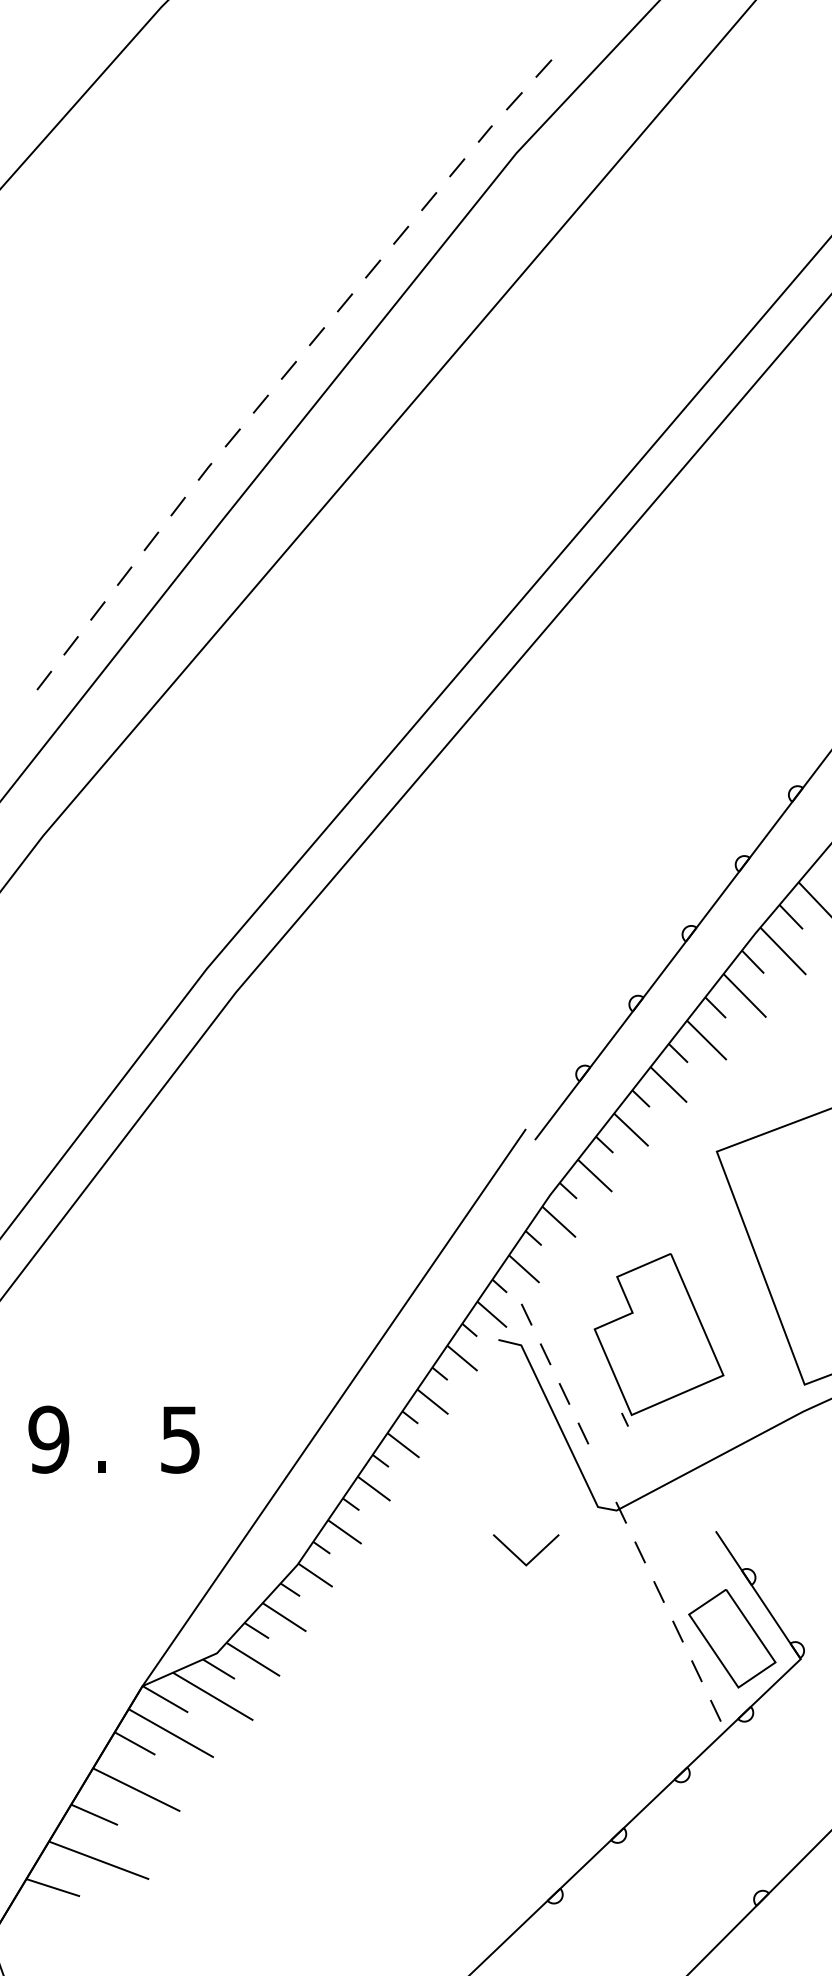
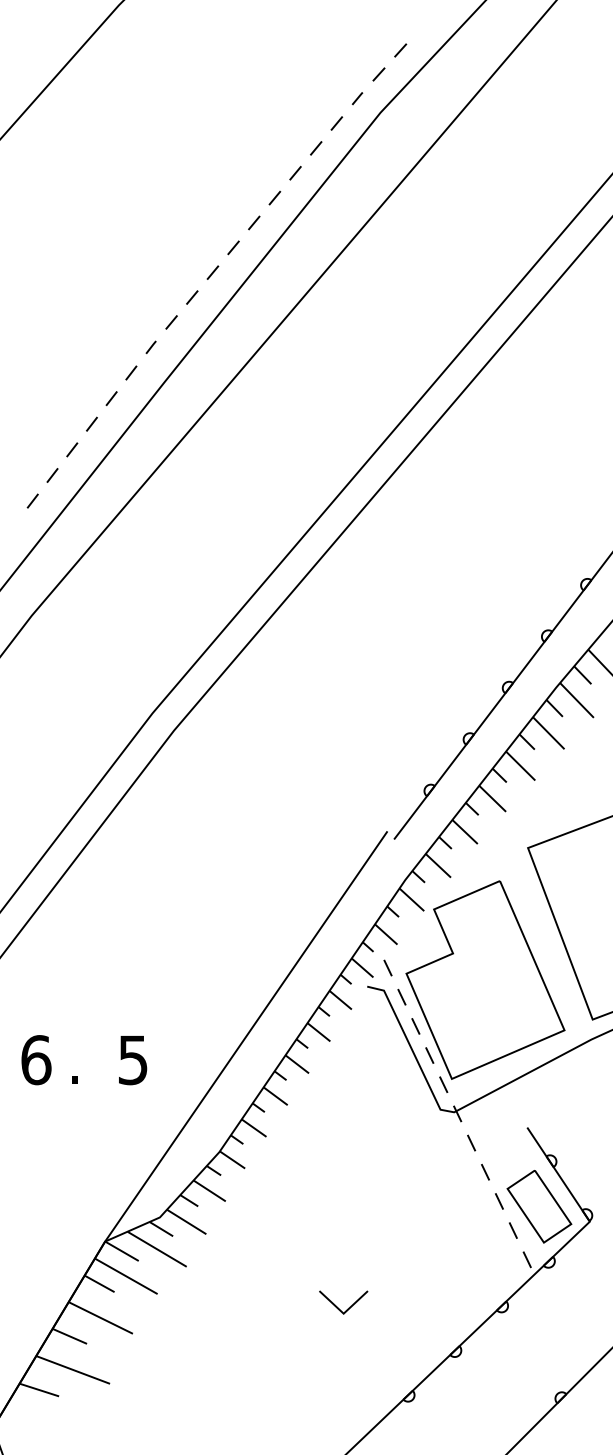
part: (659, 1339) -> (485, 986), size x1.67
text: (49, 1440) -> (36, 1060), 9 -> 6
line: (519, 1557) -> (338, 1307), moved

